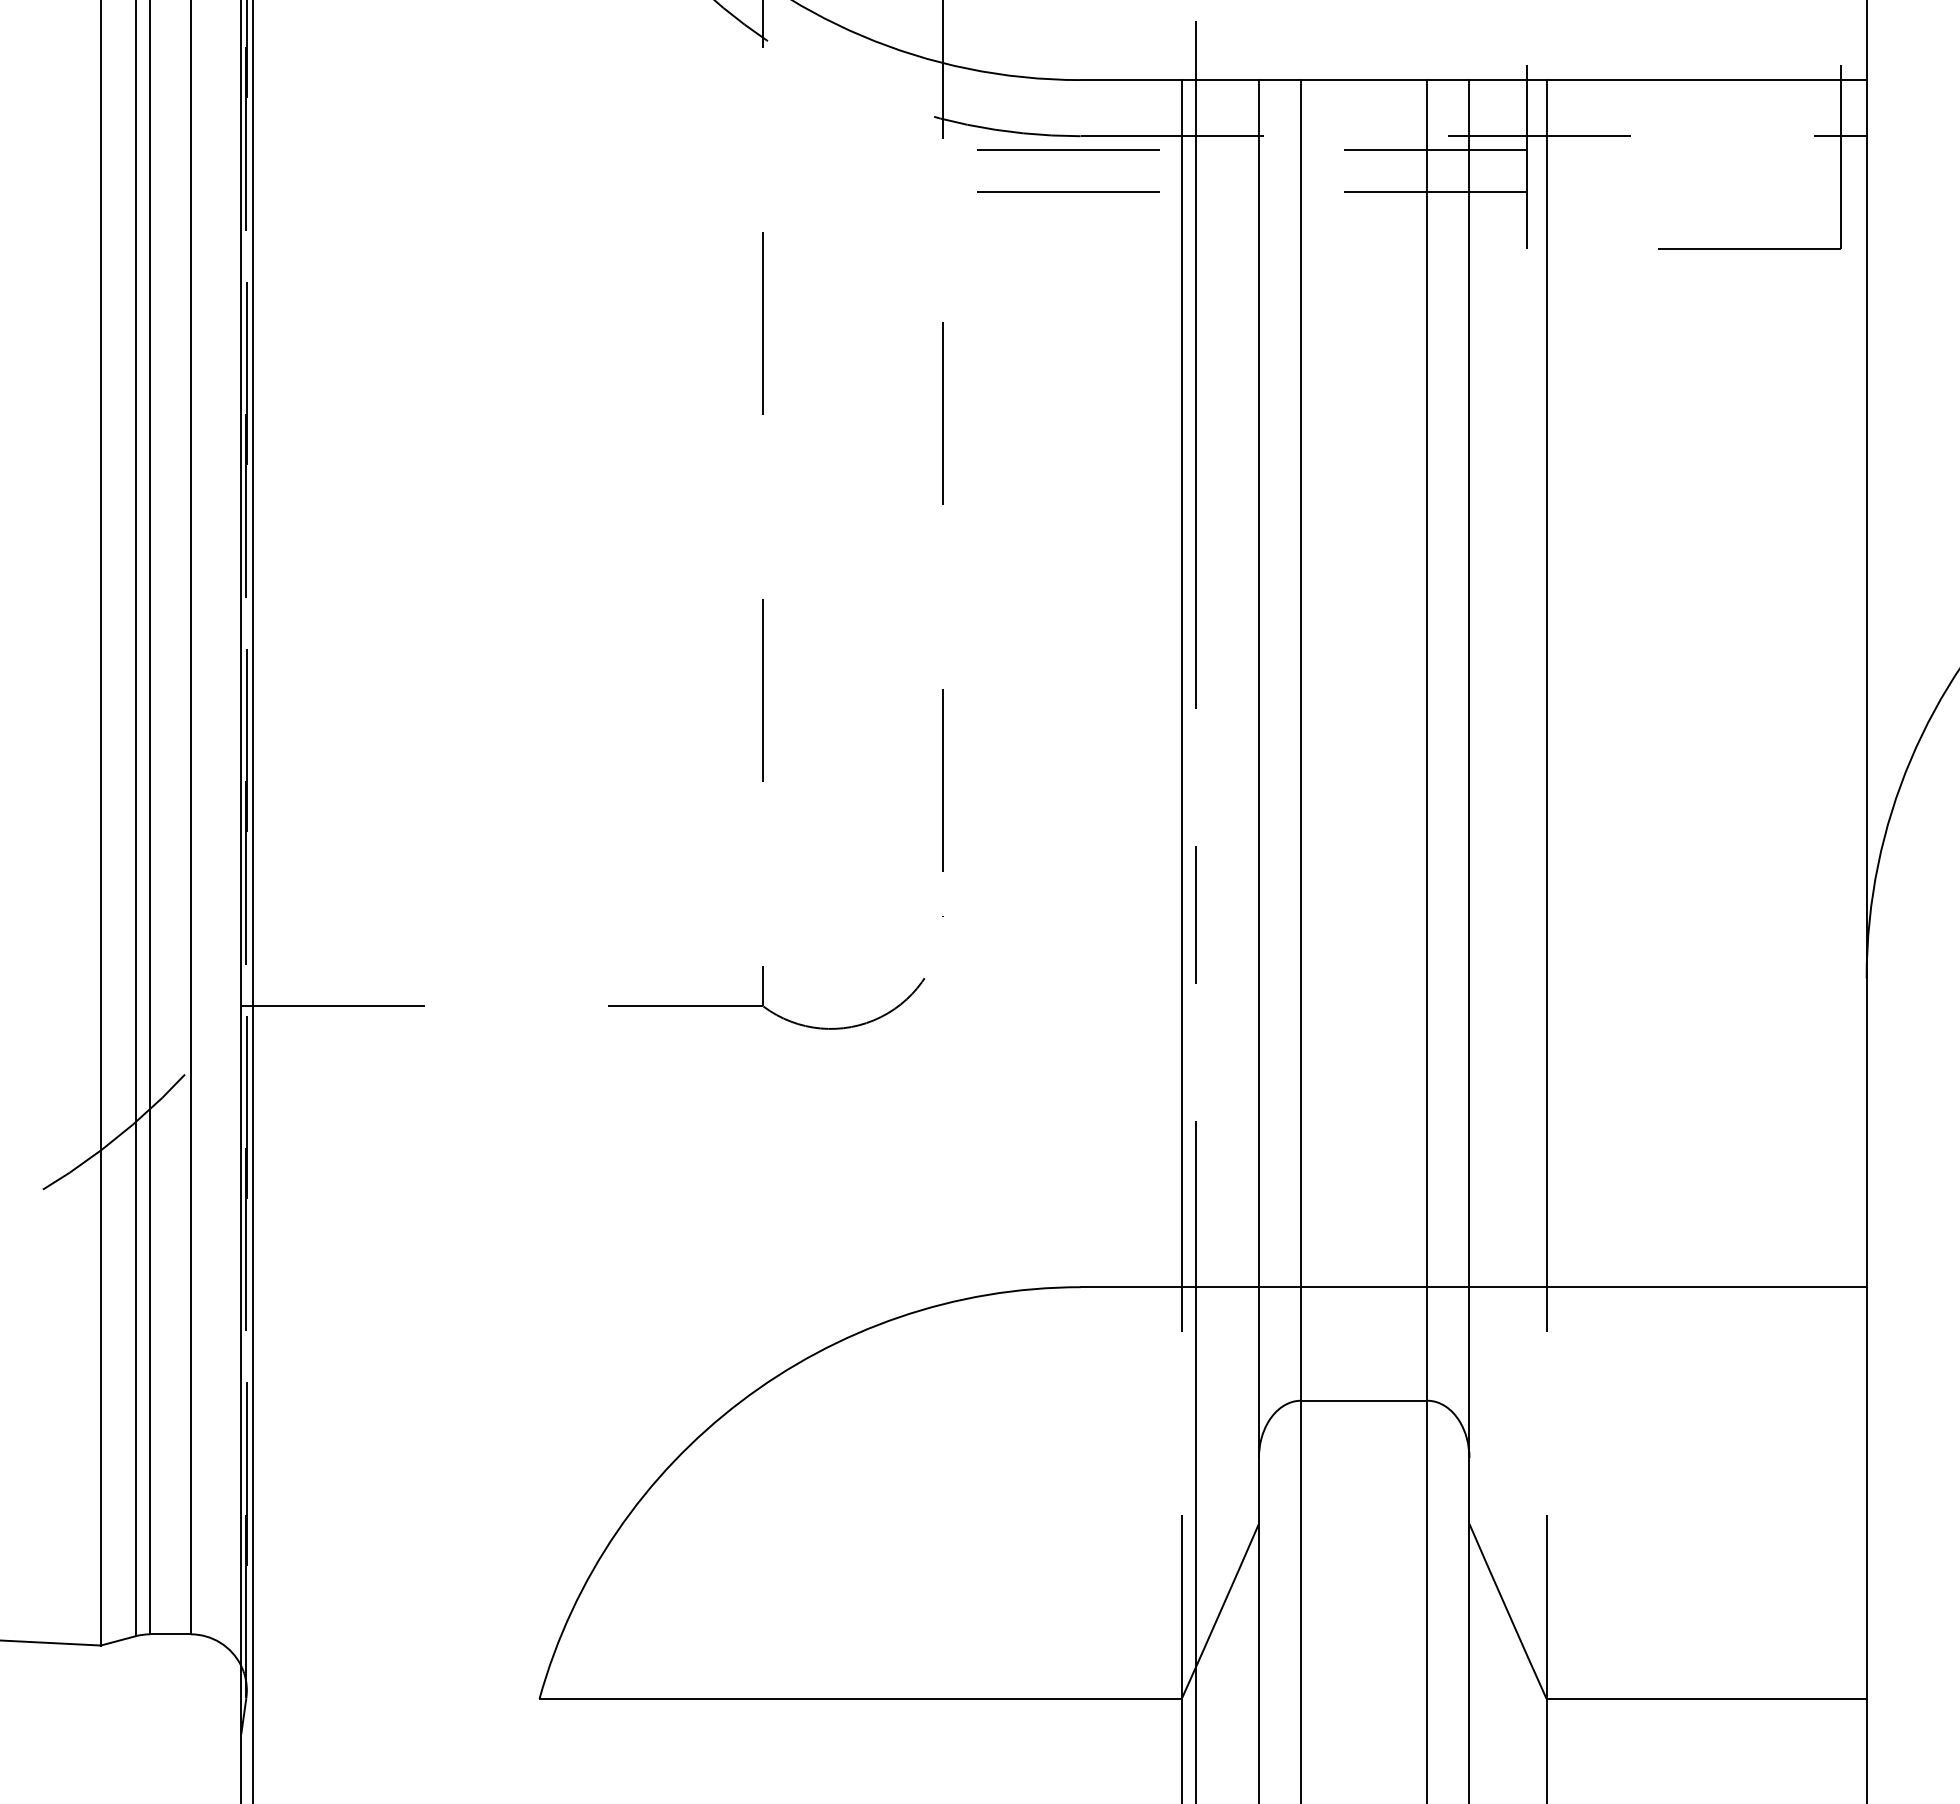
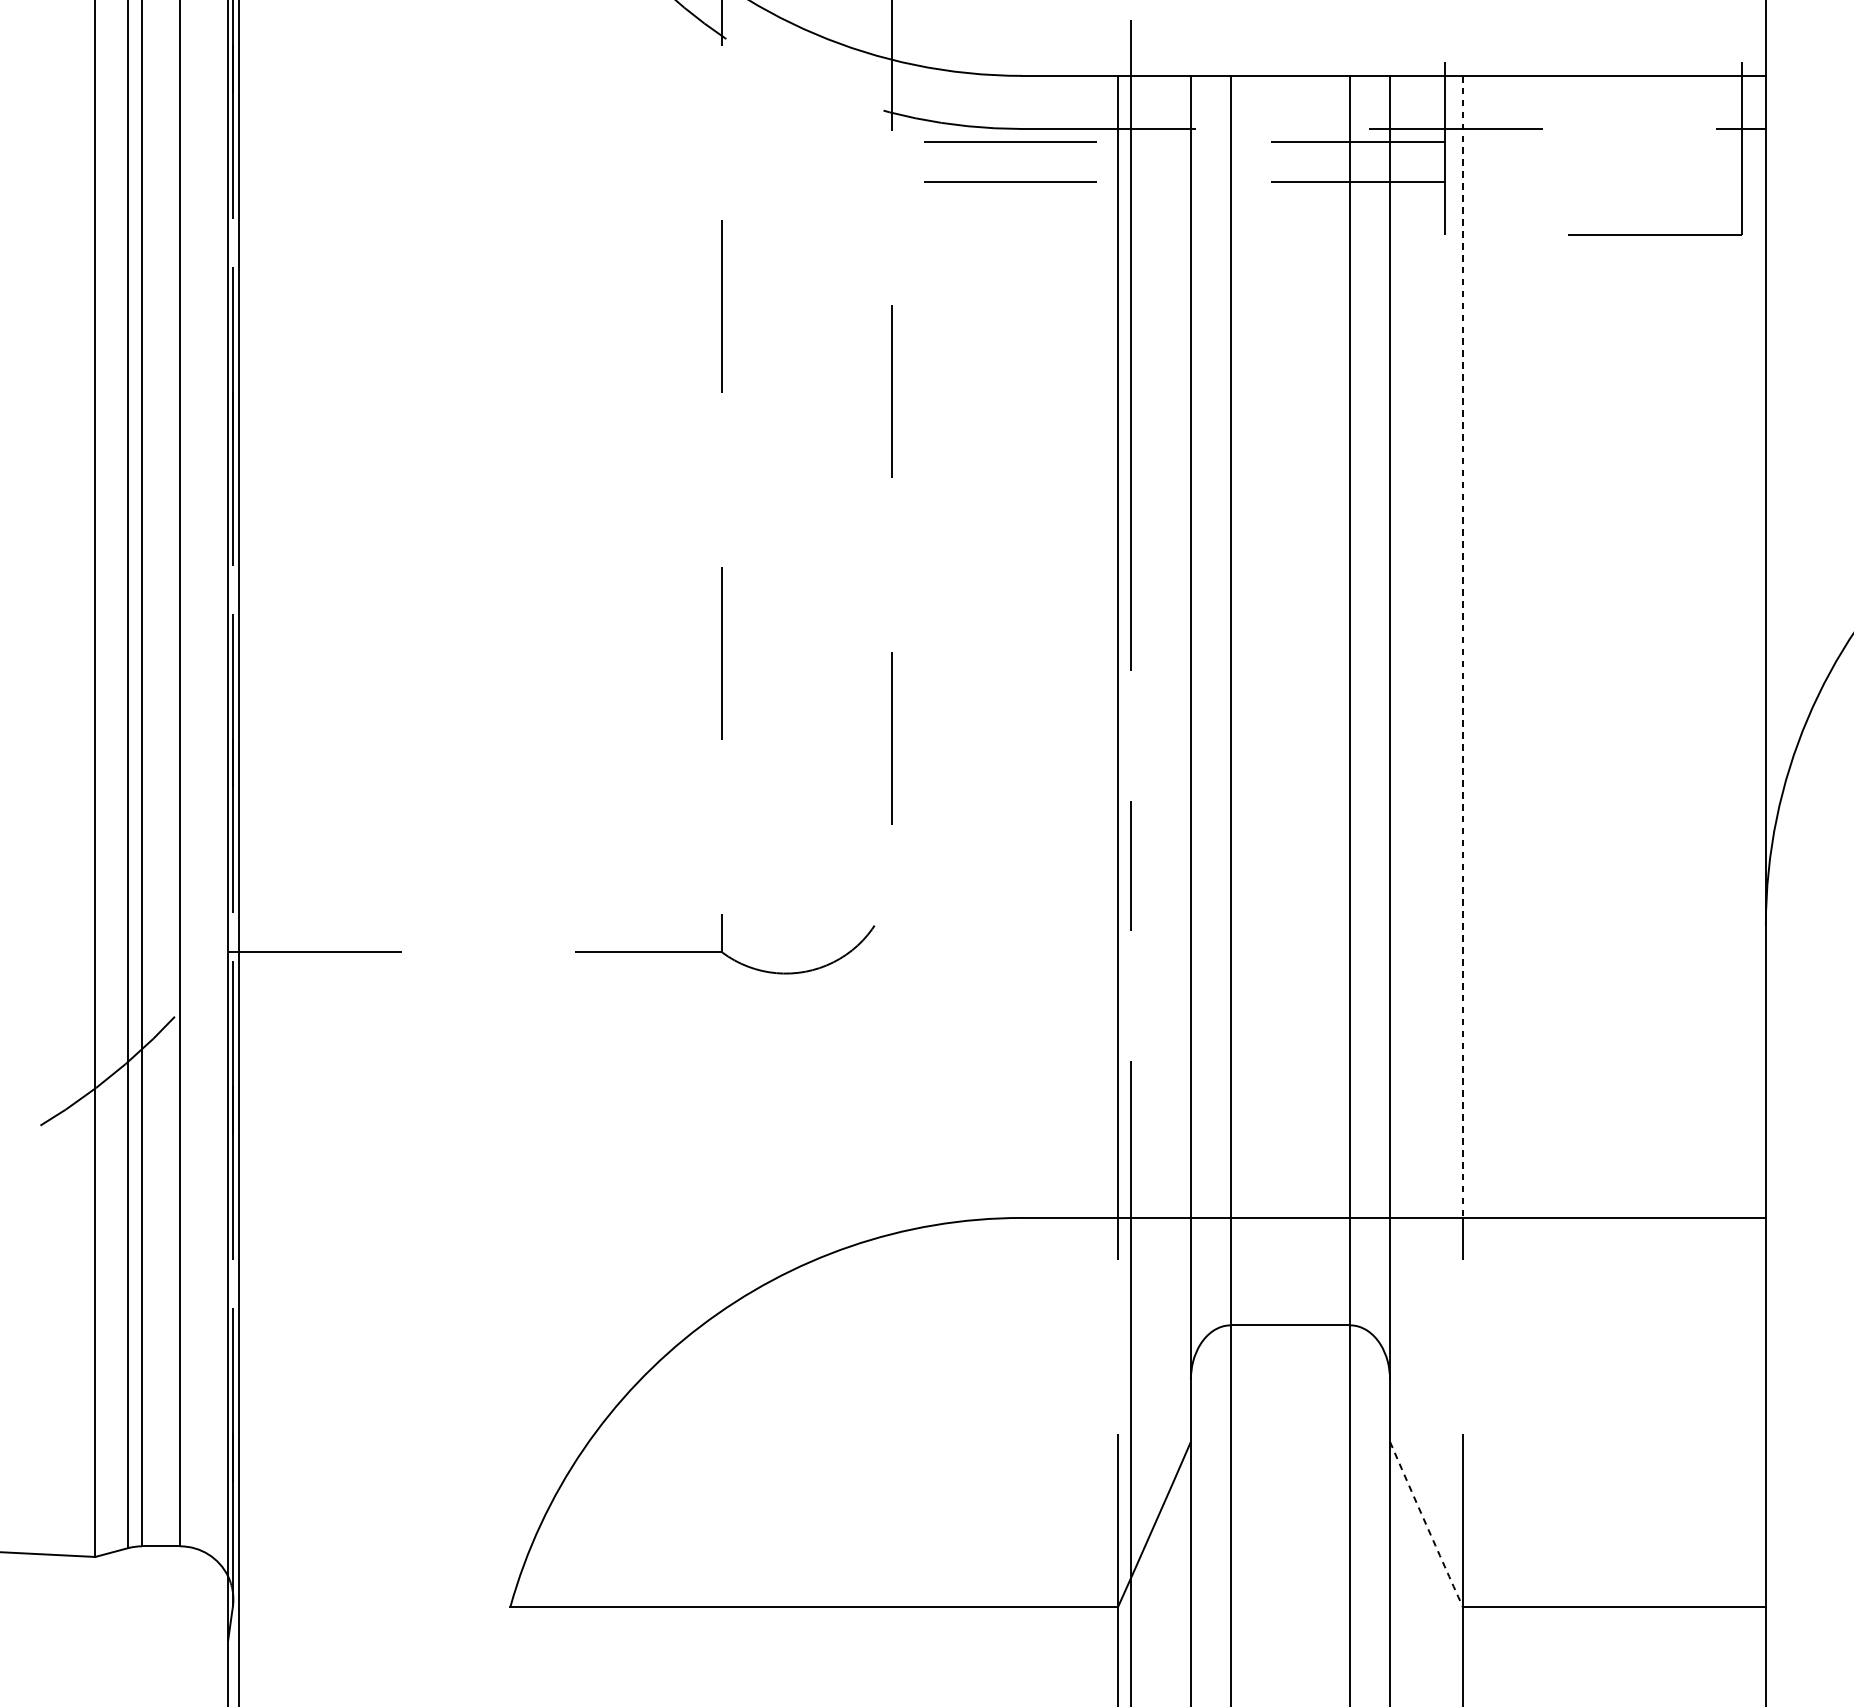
line: (1546, 683) -> (1462, 646), solid -> dashed
arc: (1507, 1611) -> (1426, 1524), solid -> dashed

